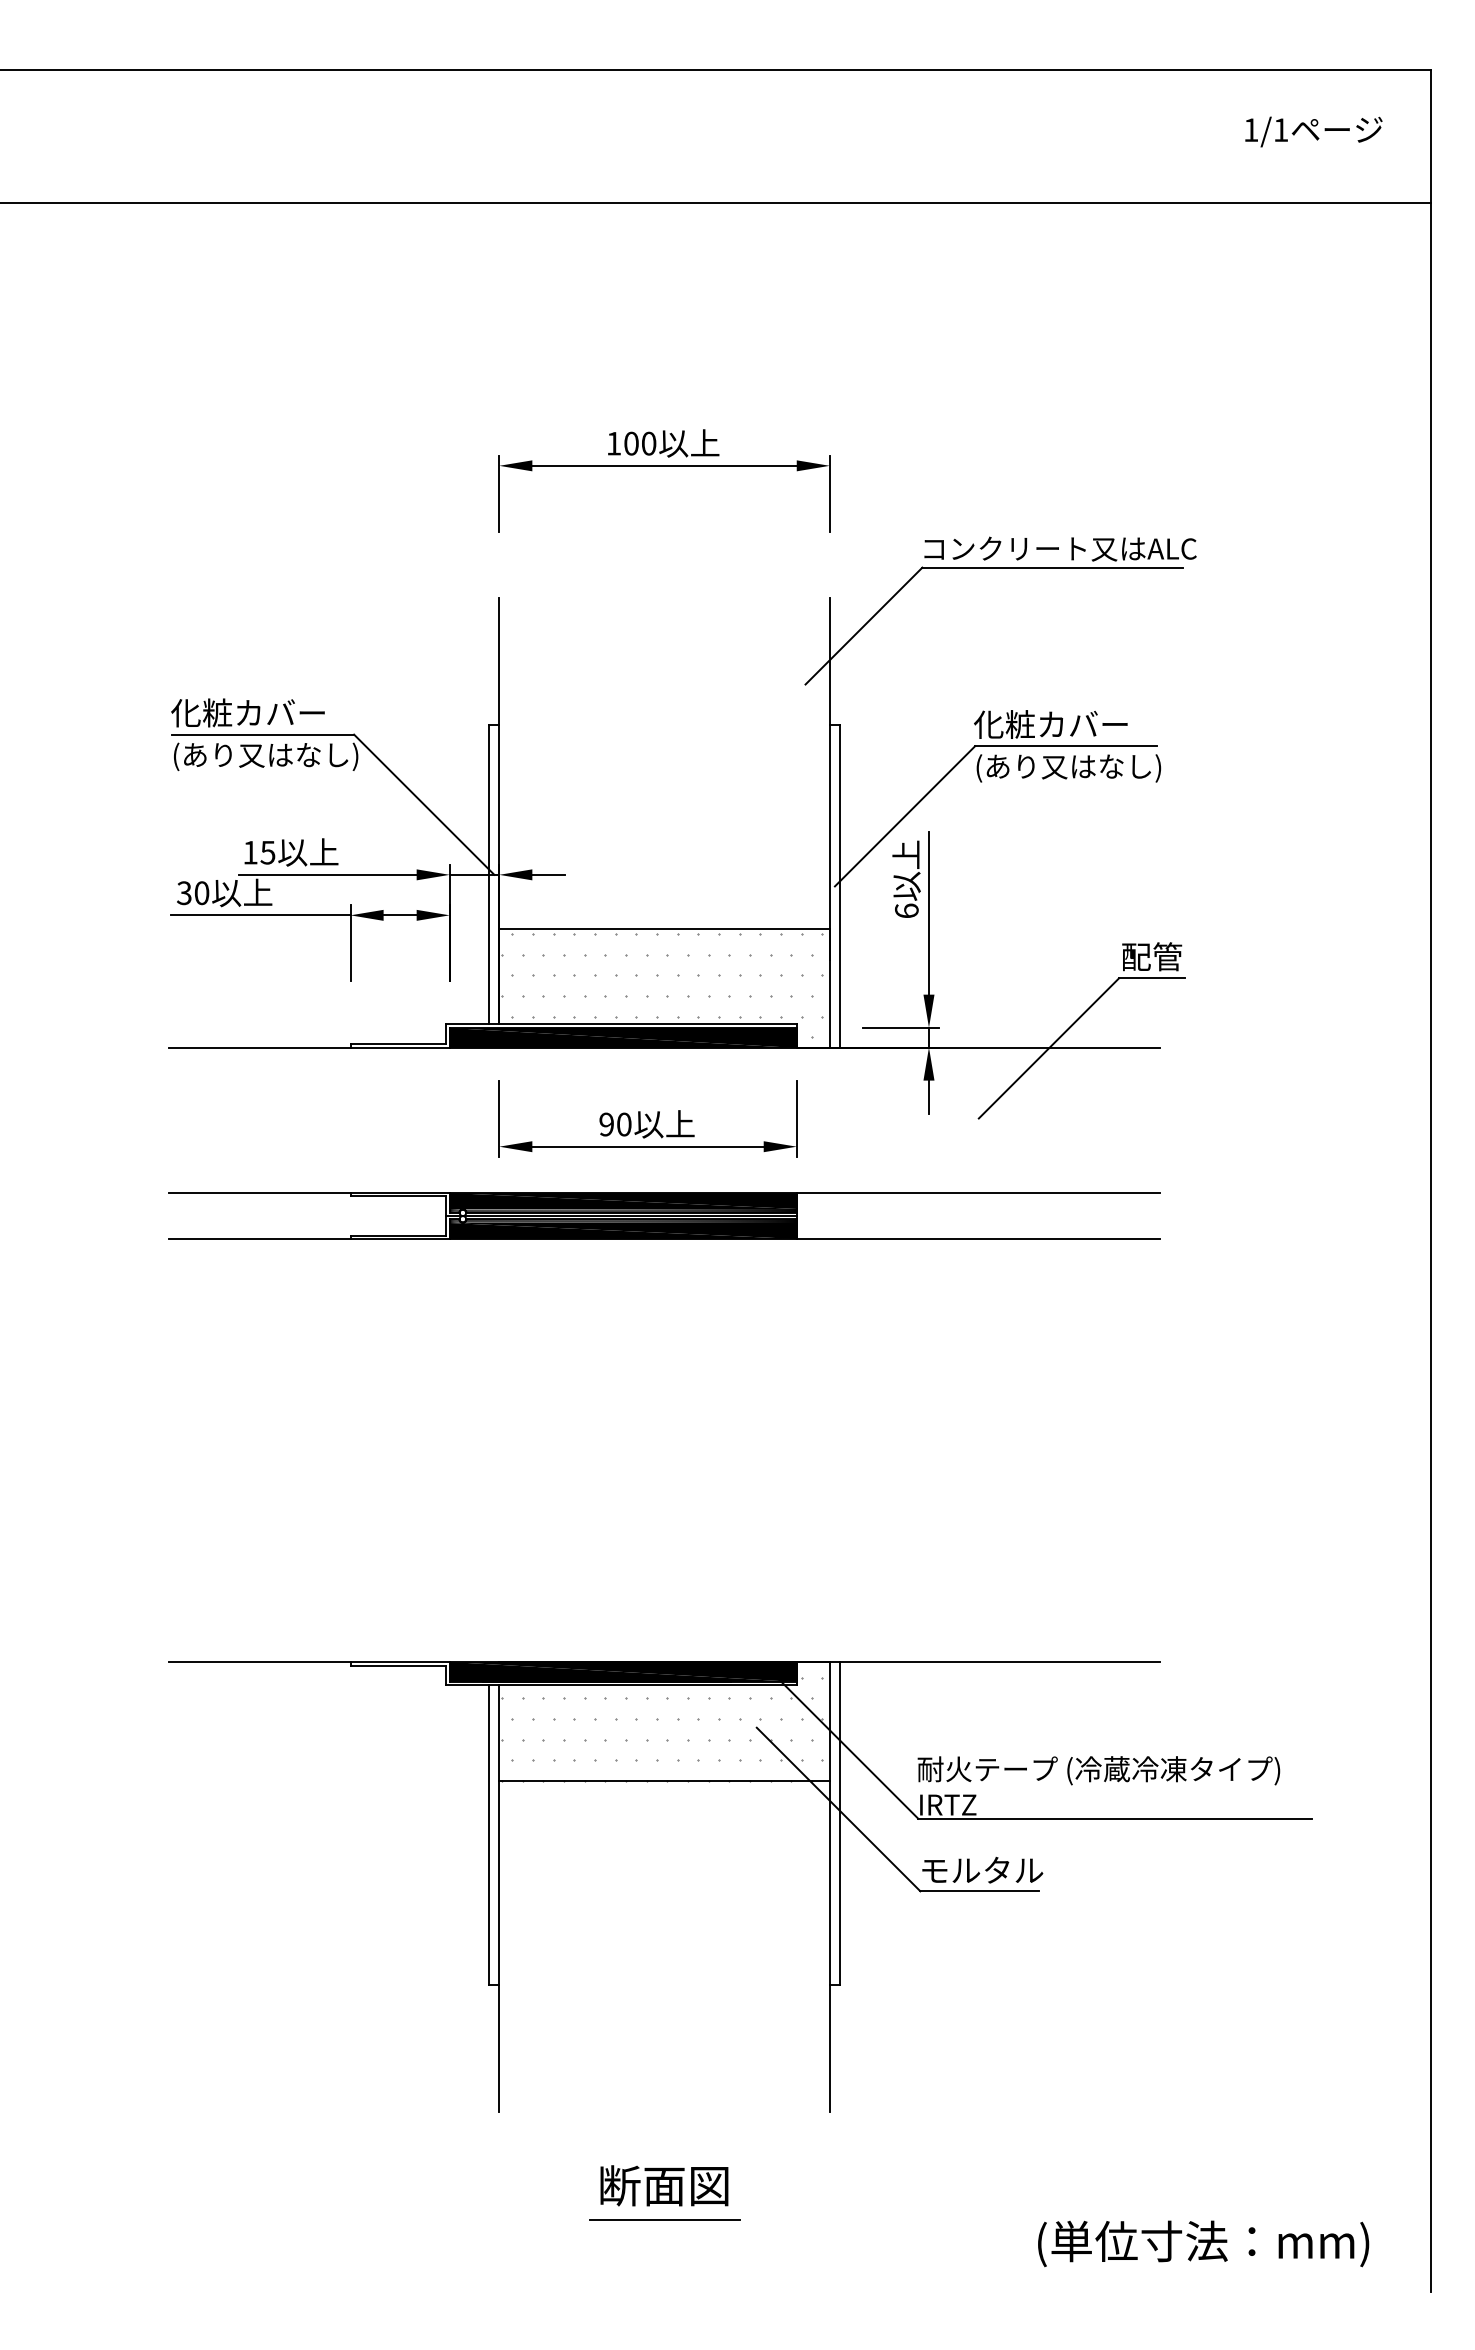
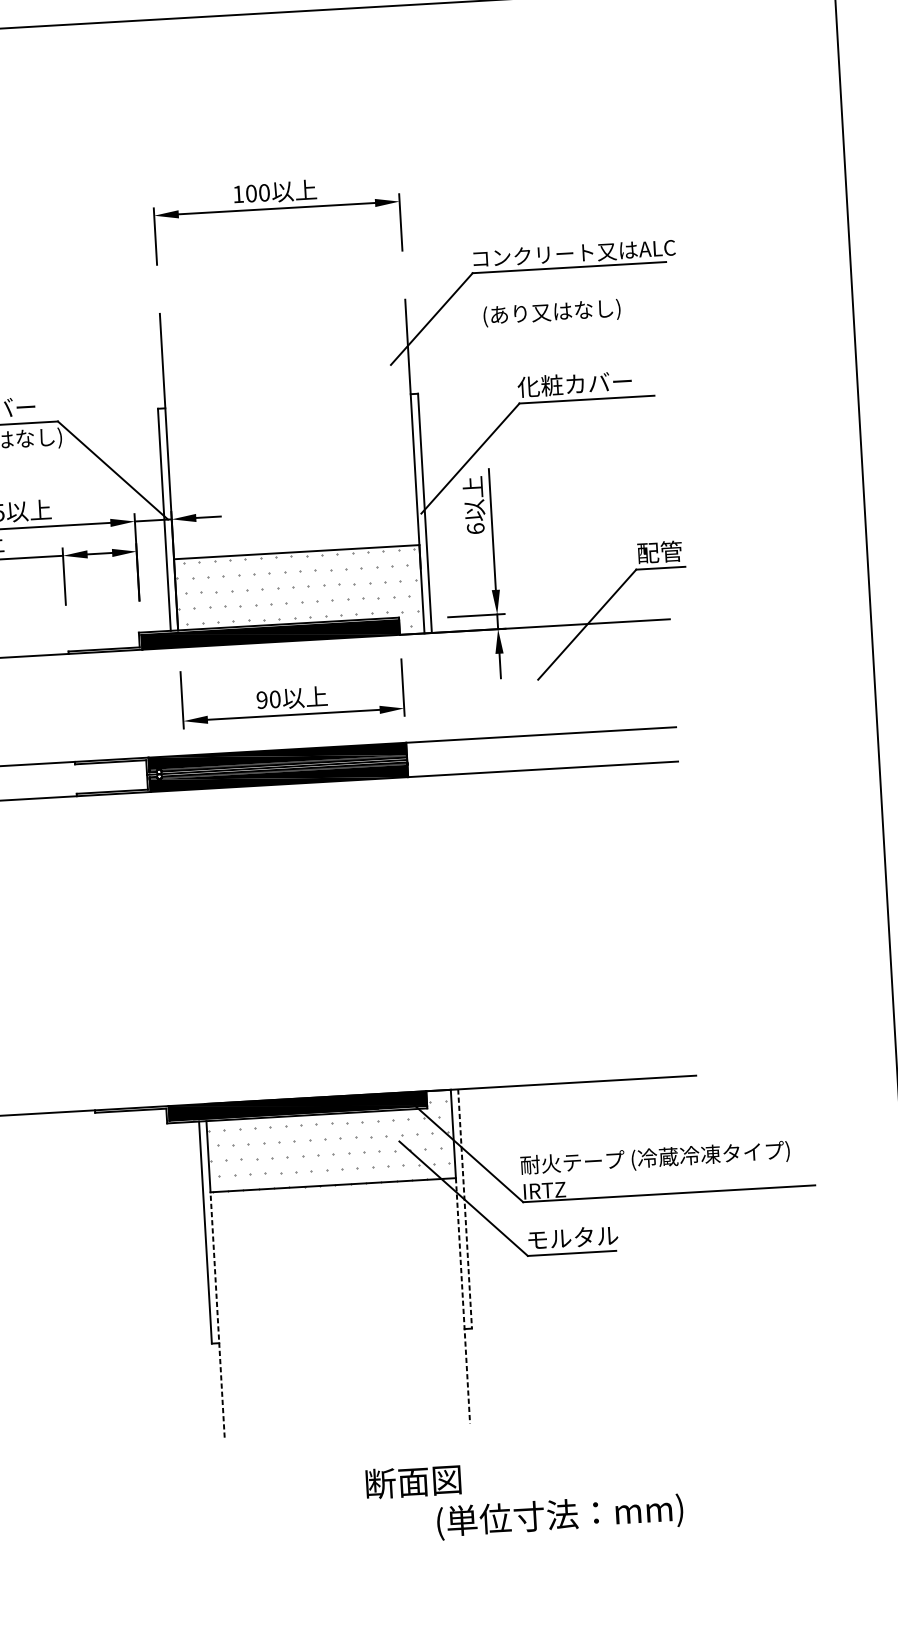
text: (1068, 768) -> (551, 313), moved
line: (839, 1823) -> (464, 1209), solid -> dashed
line: (499, 1946) -> (217, 1314), solid -> dashed
line: (829, 1947) -> (462, 1301), solid -> dashed
text: (664, 2185) -> (413, 1481), moved
line: (664, 2219) -> (351, 1510), removed
text: (1203, 2243) -> (560, 1516), moved

